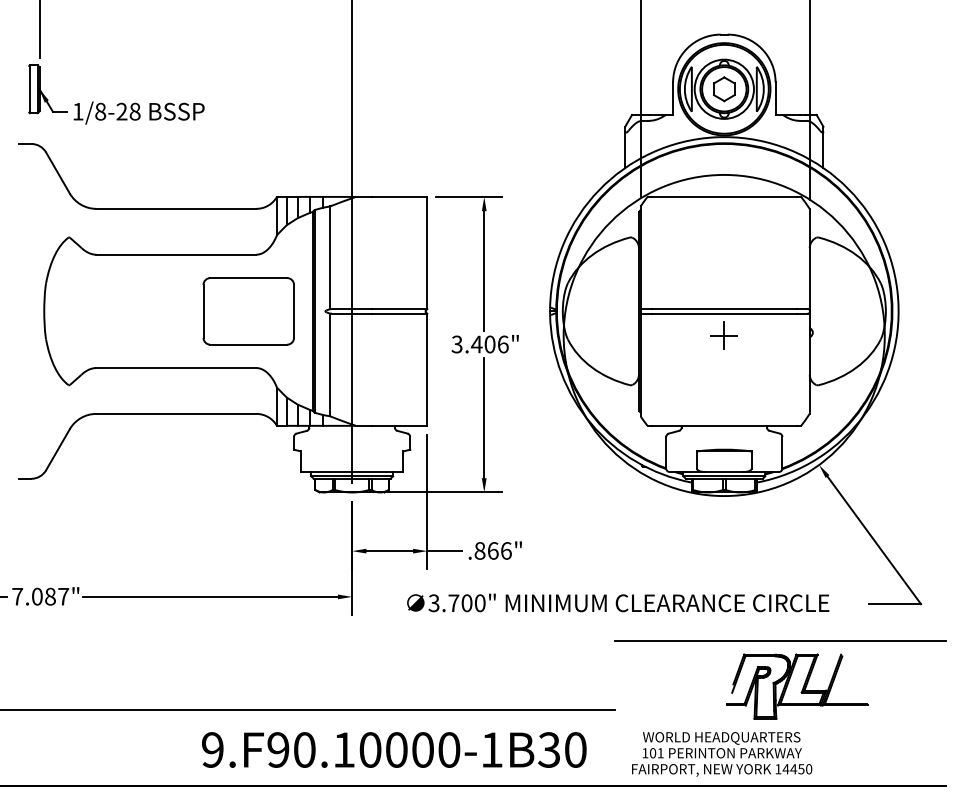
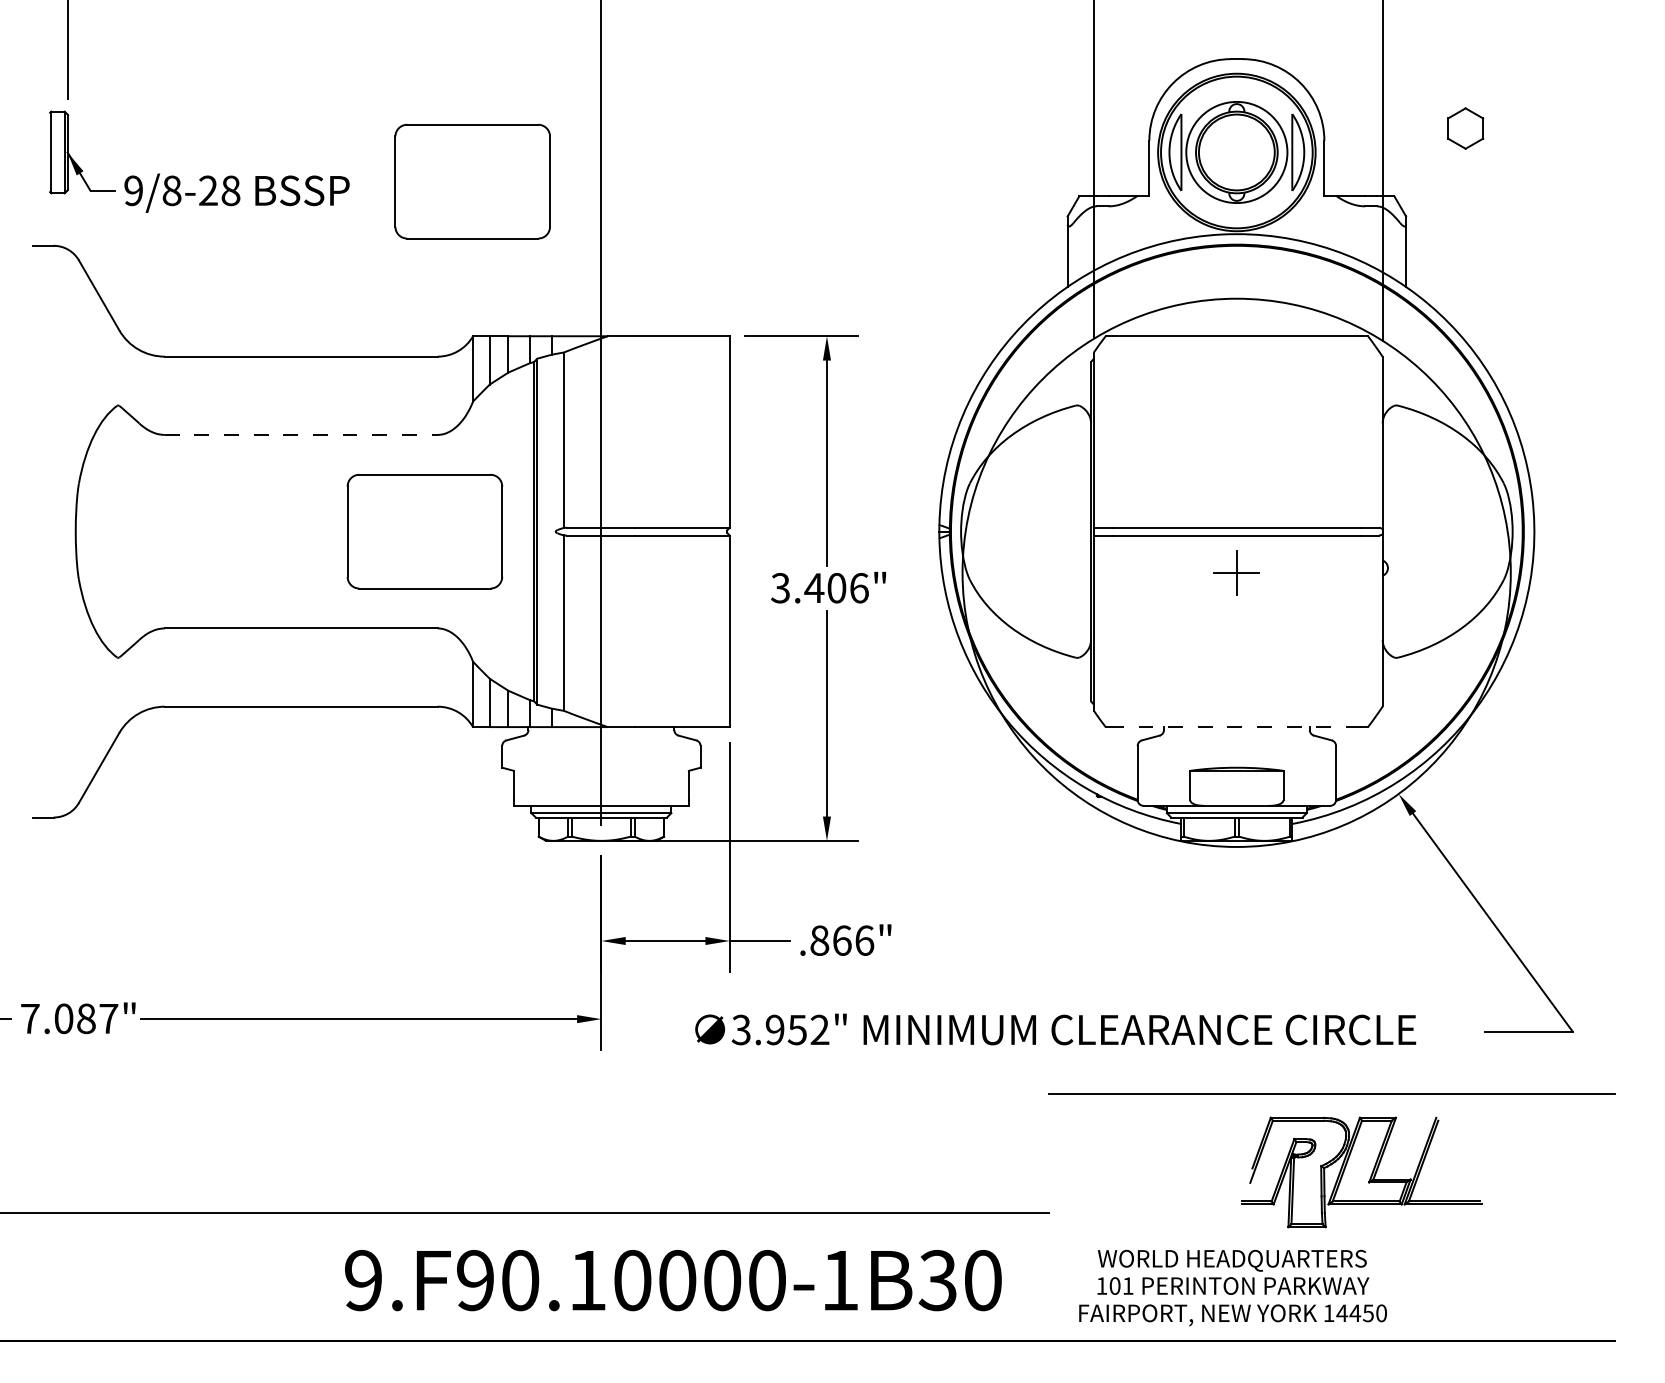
part: (724, 89) -> (1465, 128), moved
part: (276, 106) -> (472, 181), added
text: (77, 111) -> (132, 190), 1/8-28 -> 9/8-28
line: (176, 254) -> (301, 434), solid -> dashed
line: (724, 425) -> (1237, 726), solid -> dashed
text: (466, 603) -> (796, 1030), 3.700" -> 3.952"

